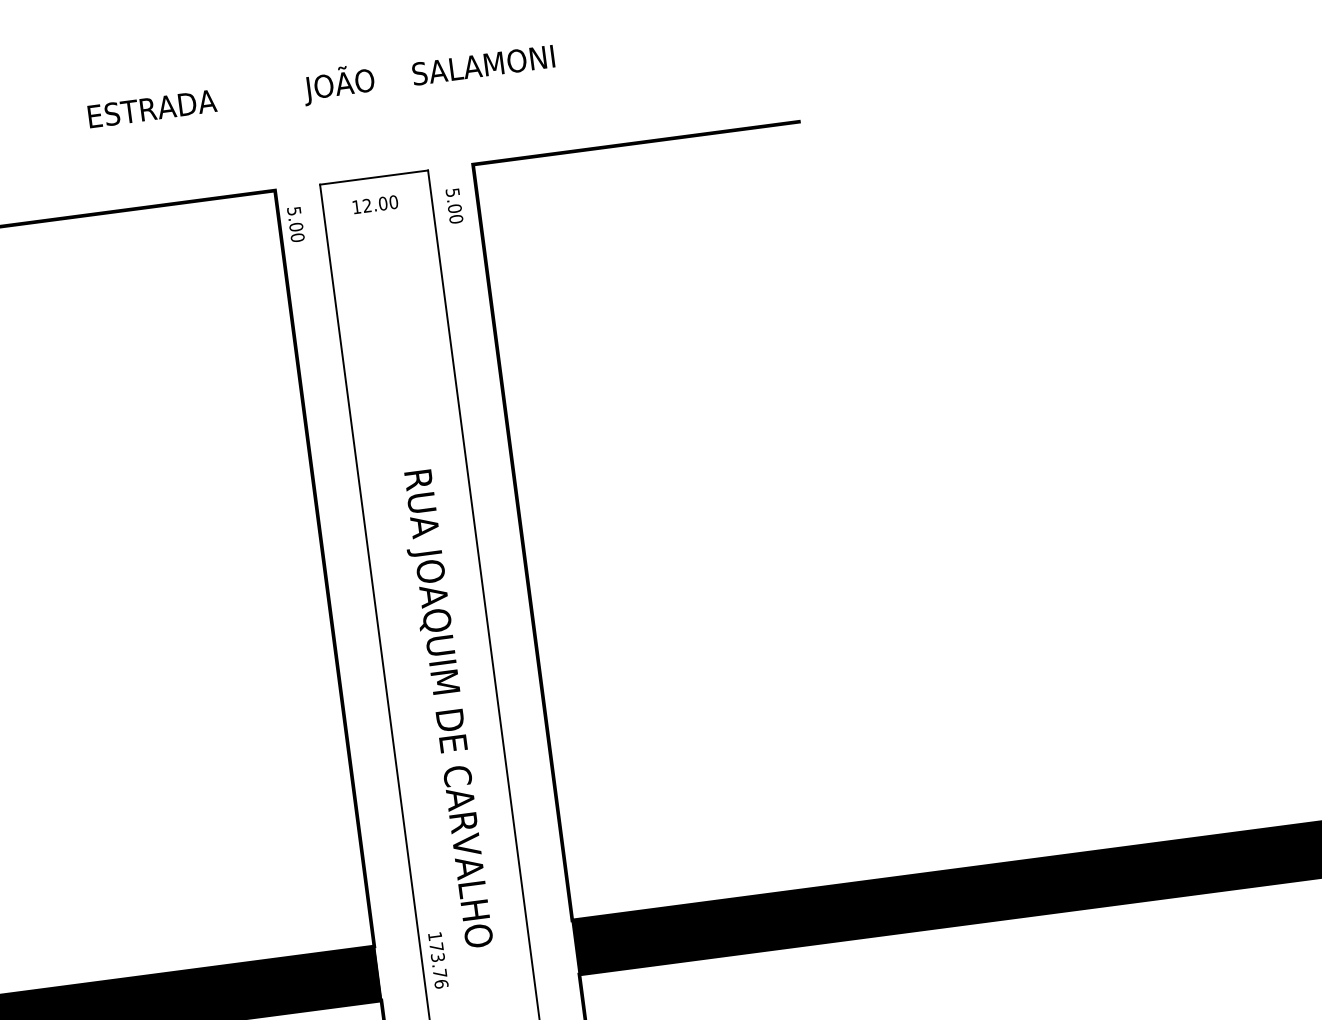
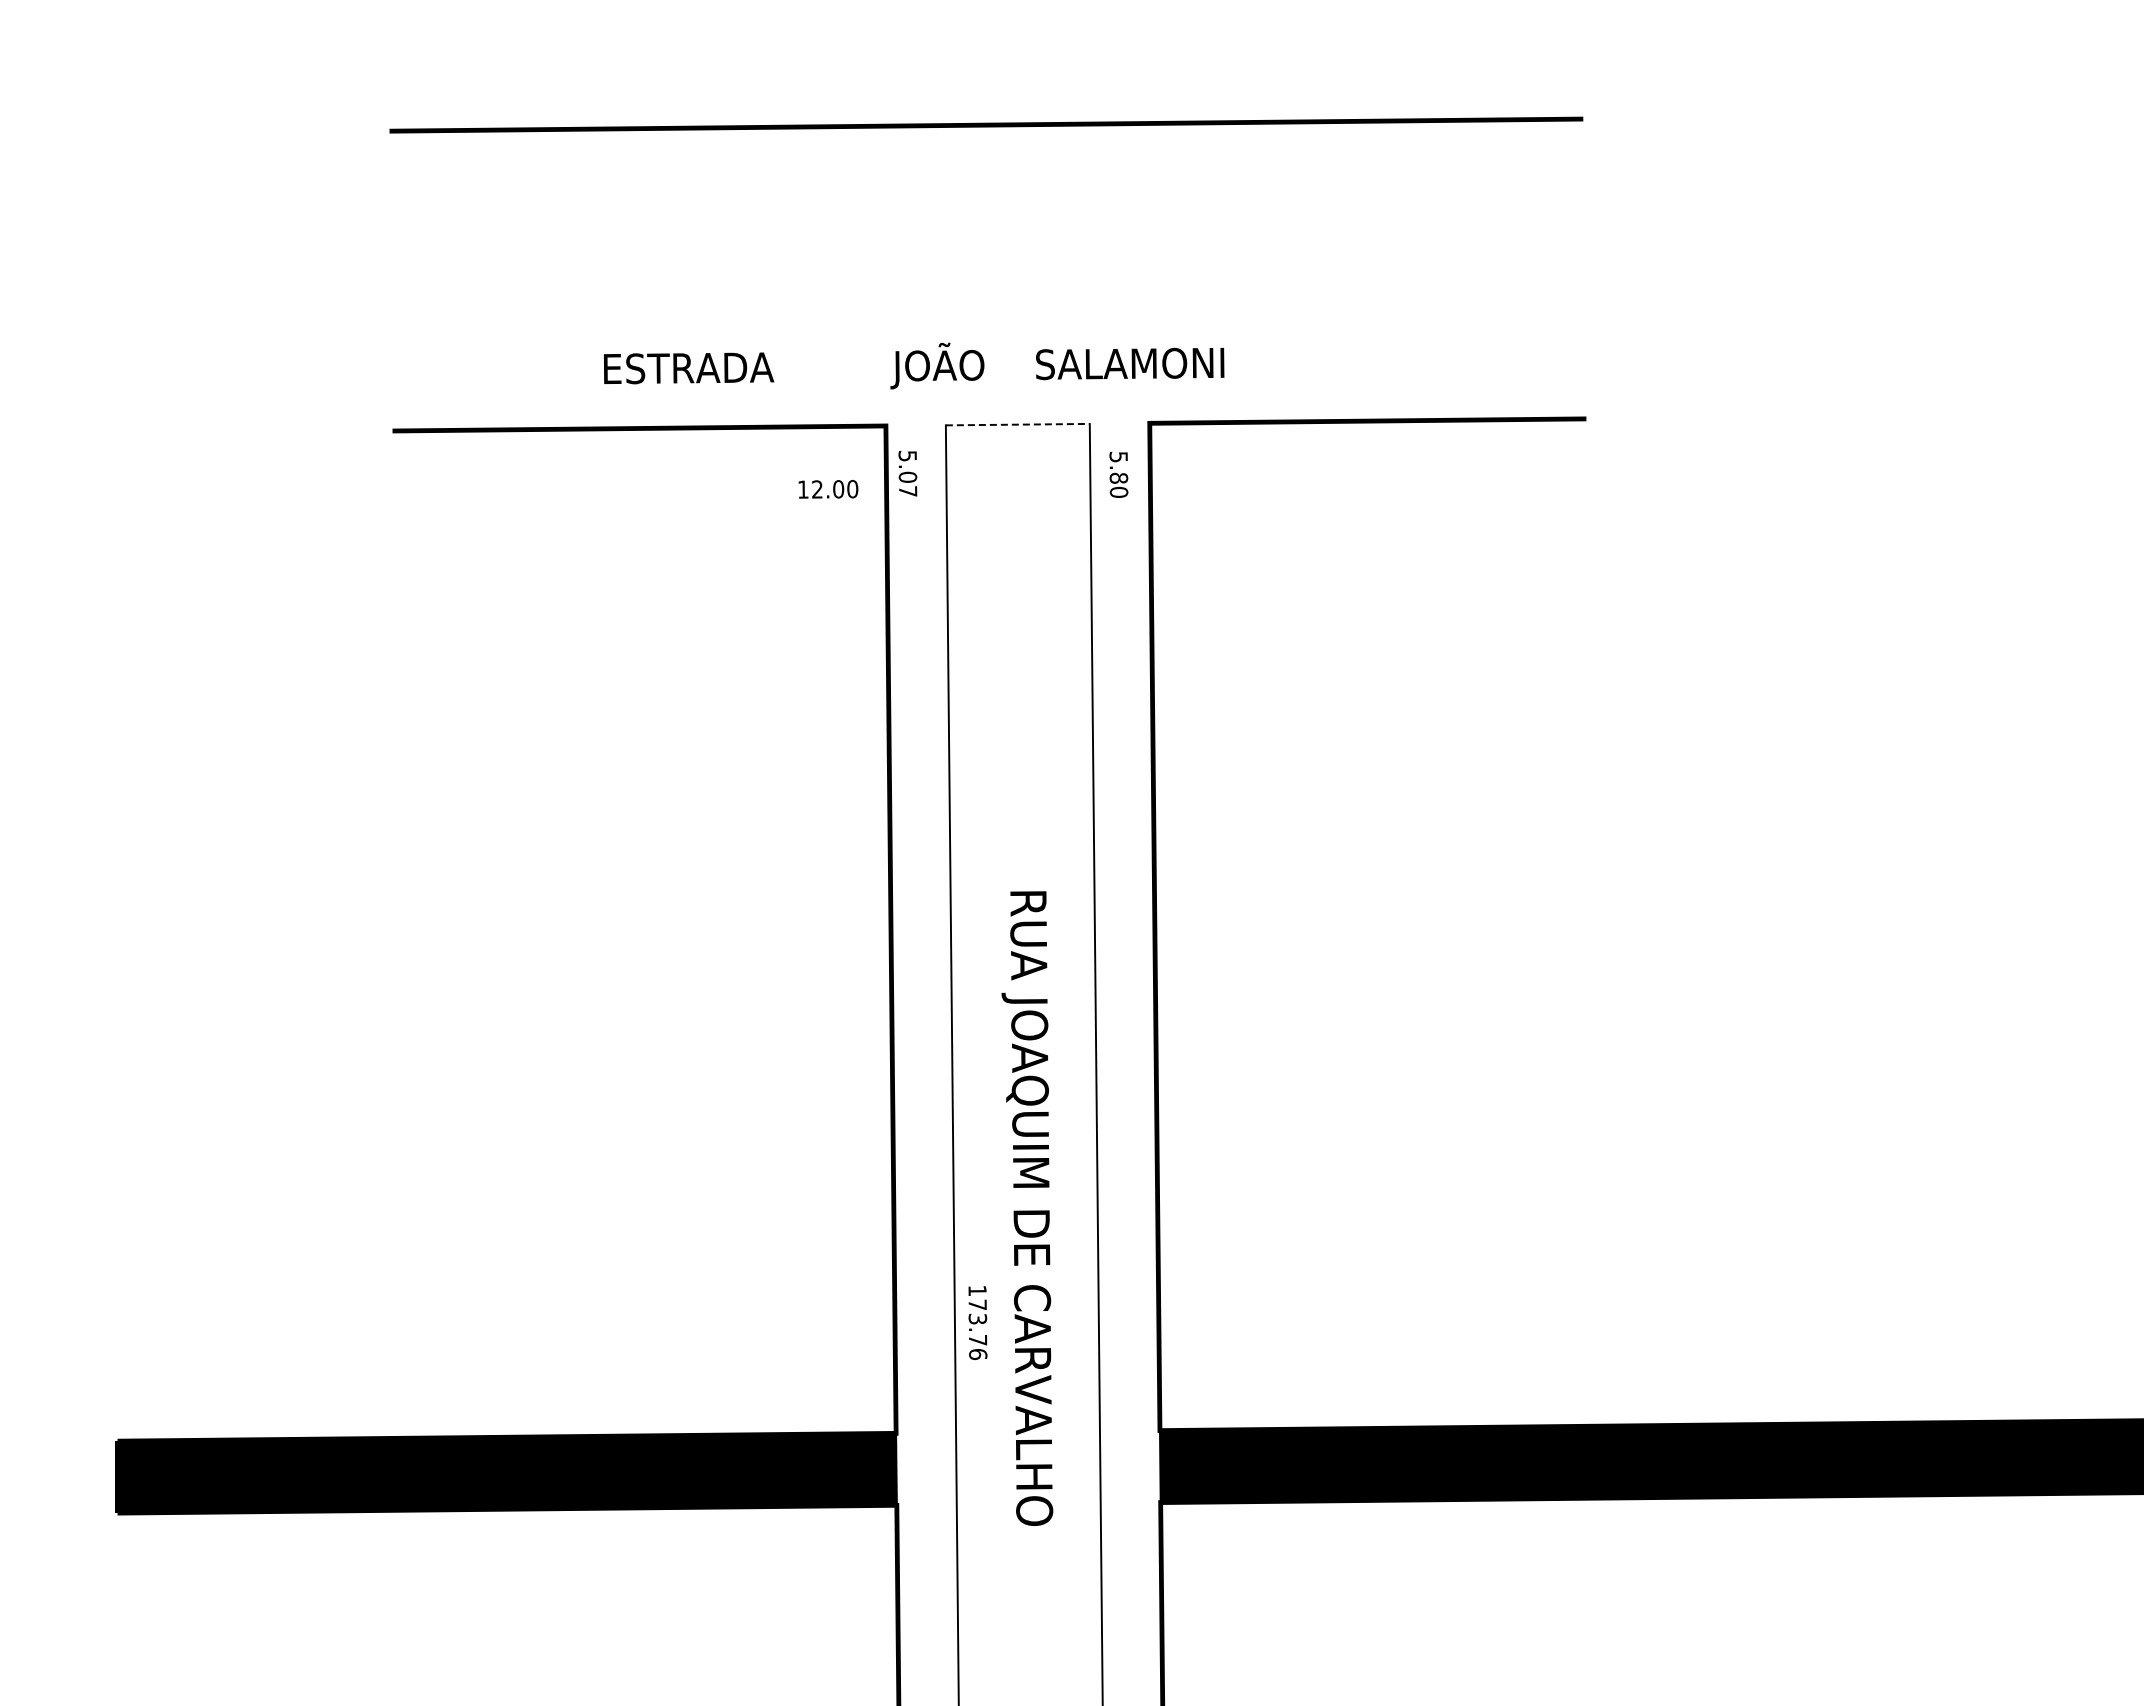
text: (321, 86) -> (914, 365), moved
line: (373, 177) -> (1017, 424), solid -> dashed
text: (375, 204) -> (828, 489), moved
text: (454, 208) -> (1118, 477), 5.00 -> 5.80
text: (297, 237) -> (907, 491), 5.00 -> 5.07
text: (445, 709) -> (1027, 1208), moved
text: (438, 960) -> (977, 1322), moved

